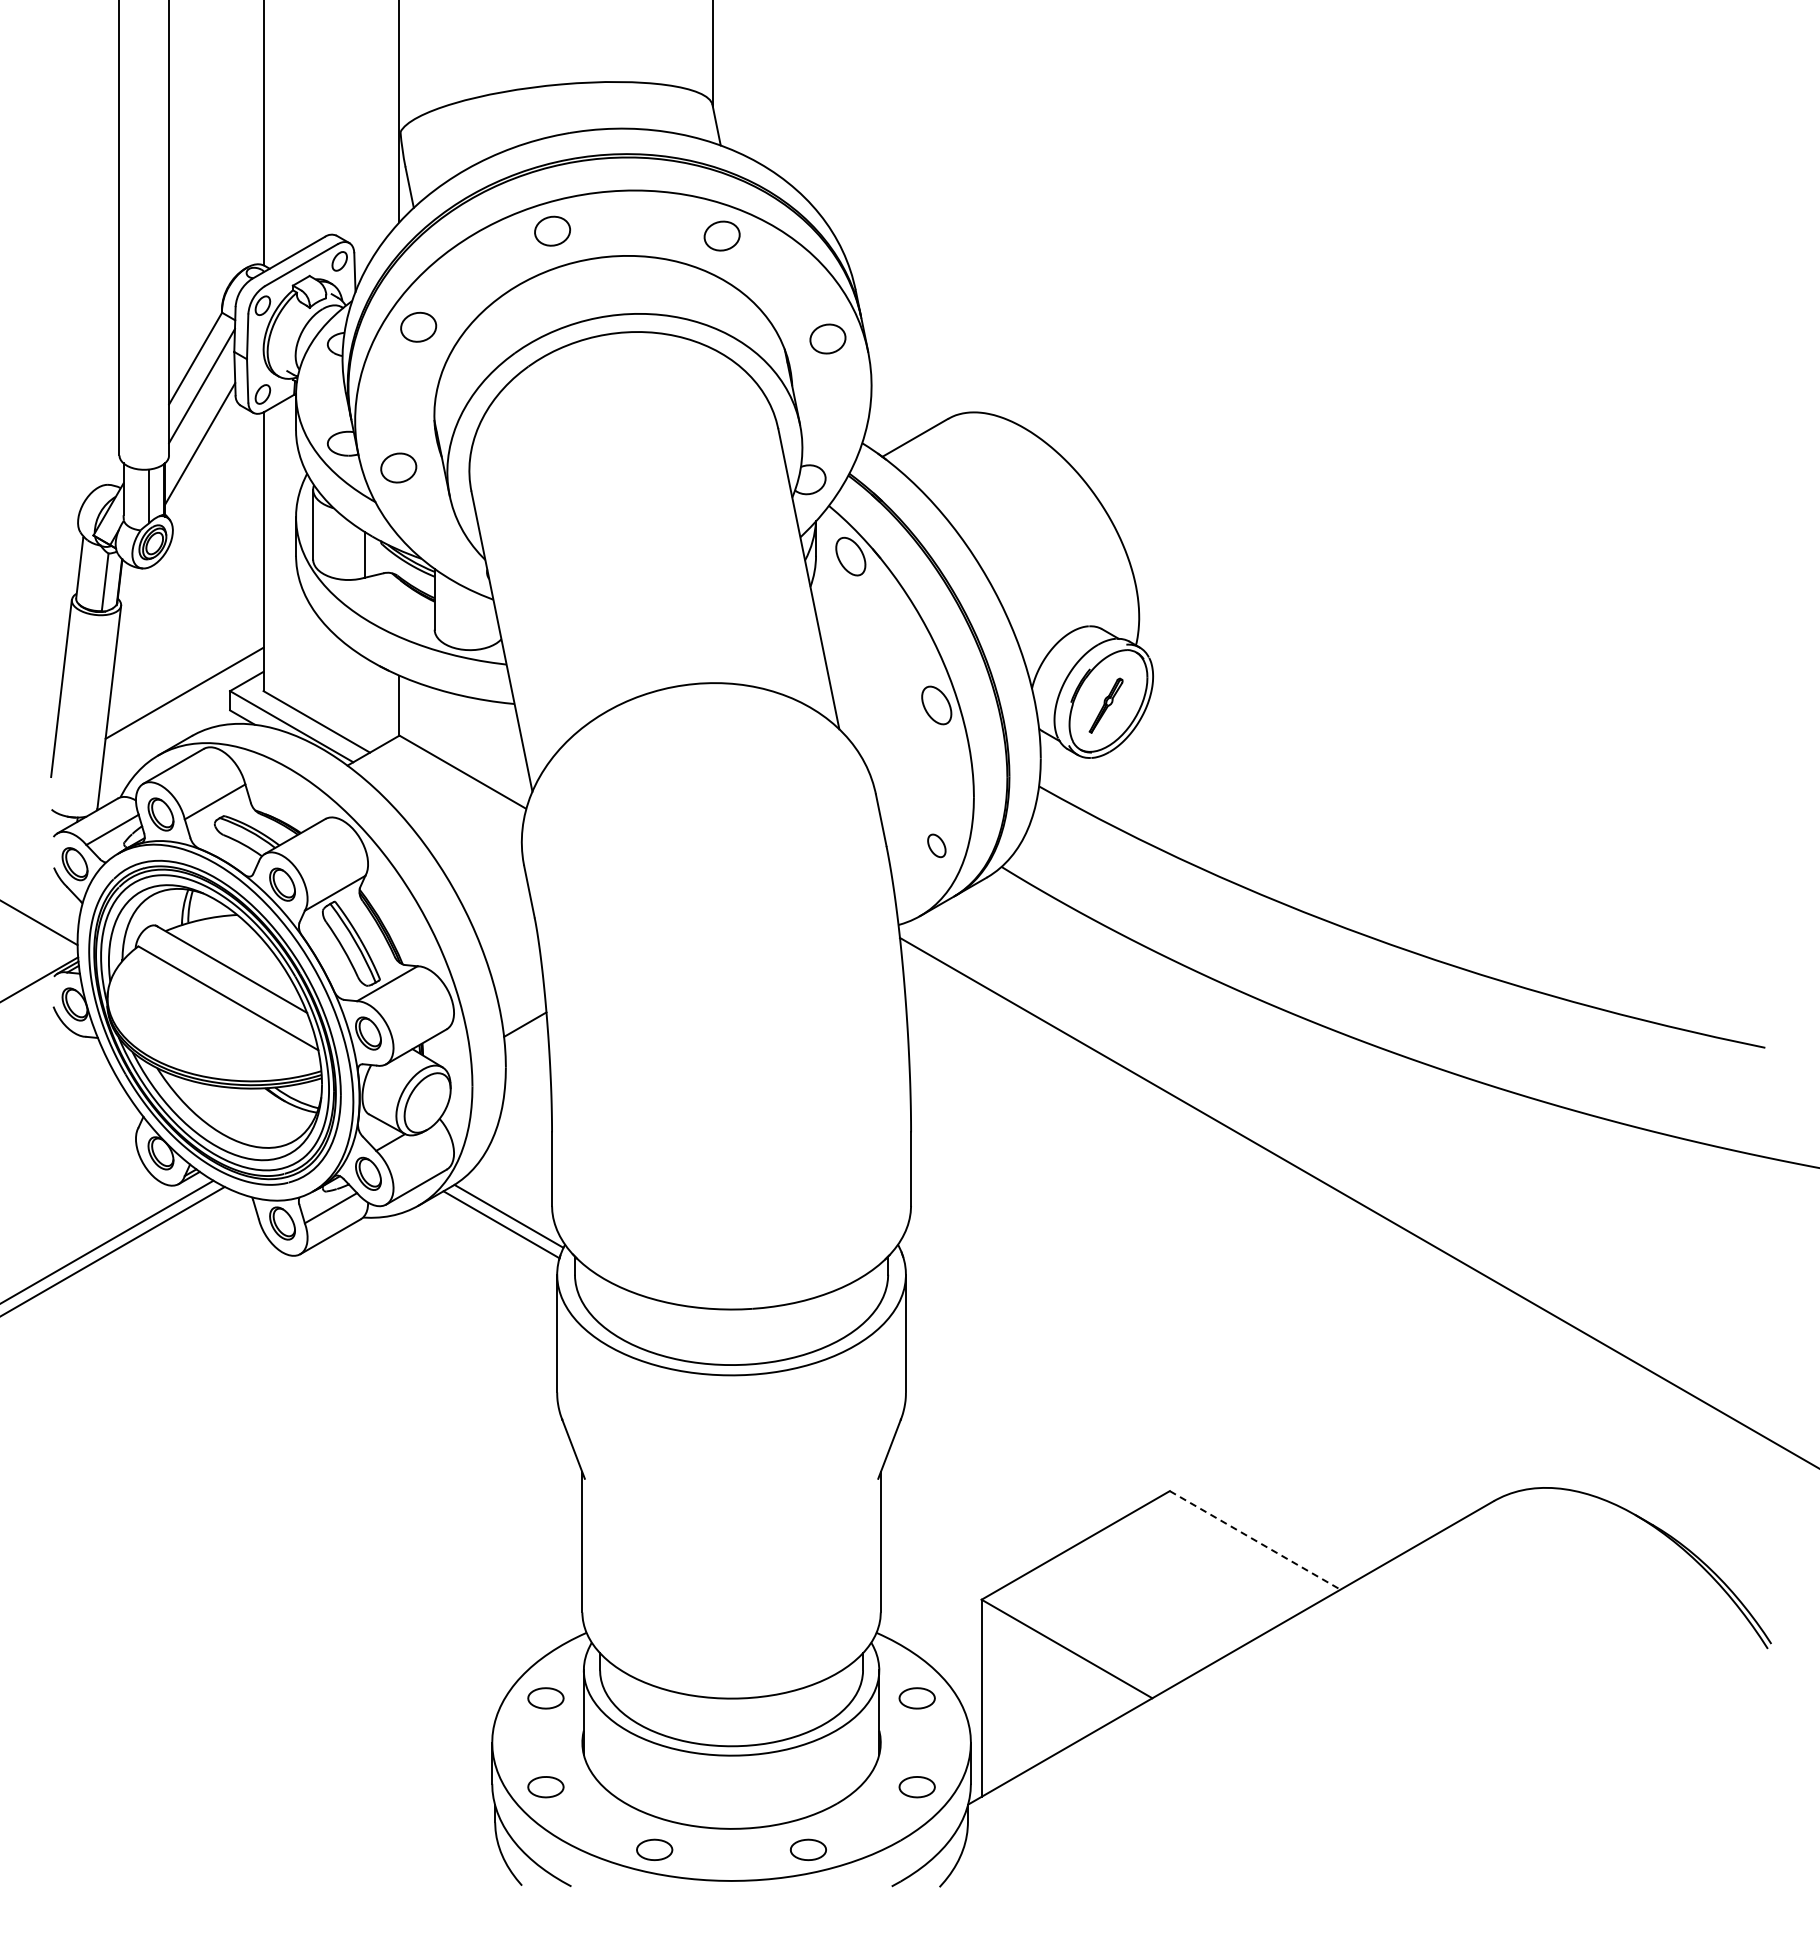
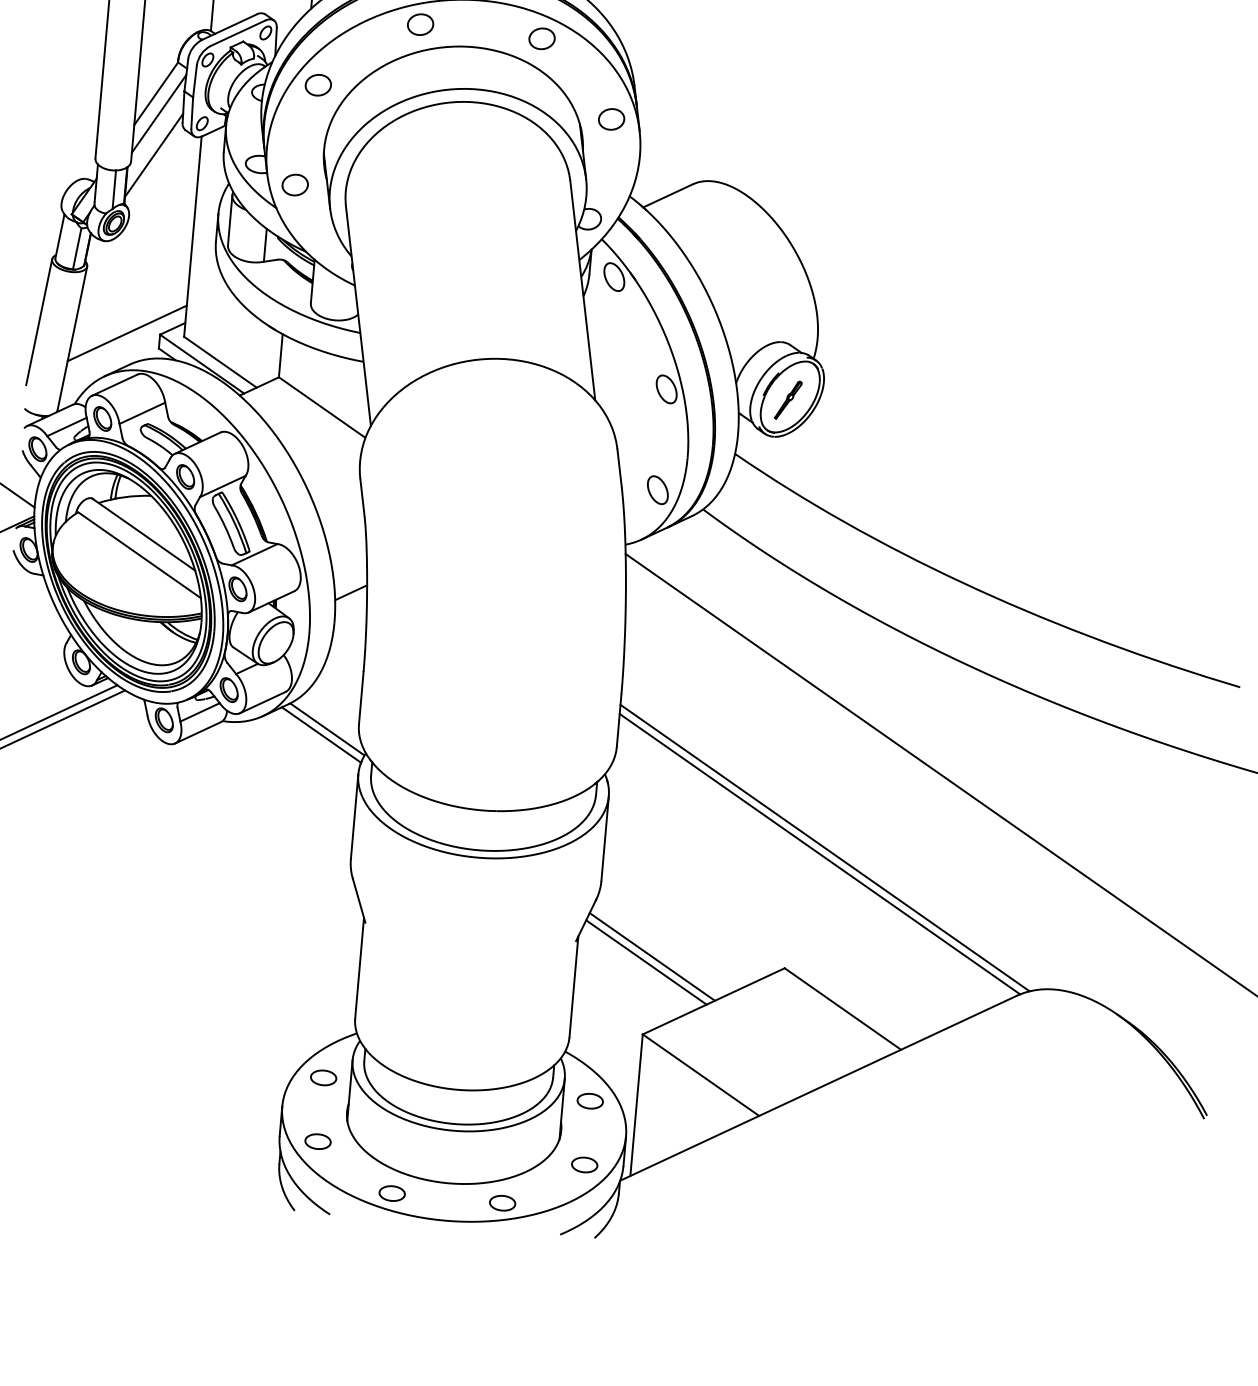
part: (936, 845) -> (657, 489), size x1.67
line: (1211, 1319) -> (825, 847), added
line: (1204, 1328) -> (819, 853), added
line: (985, 1491) -> (652, 956), added
line: (977, 1499) -> (646, 962), added
line: (1255, 1540) -> (843, 1009), dashed -> solid

